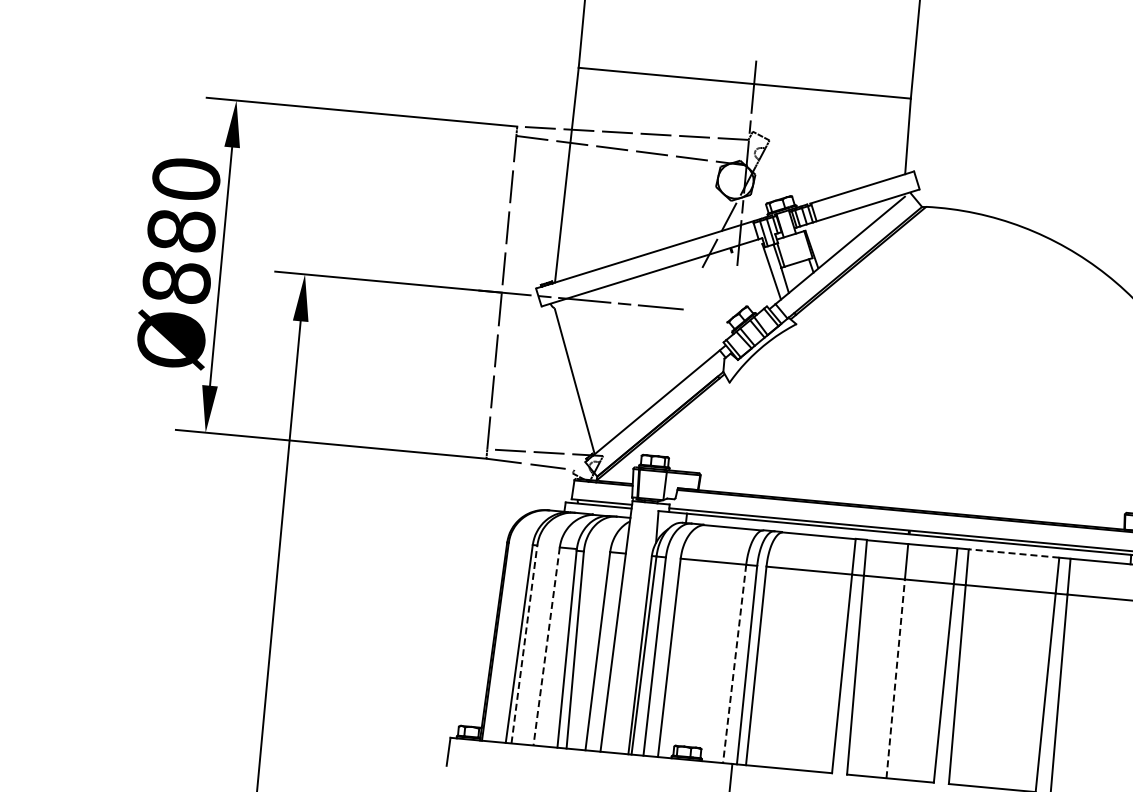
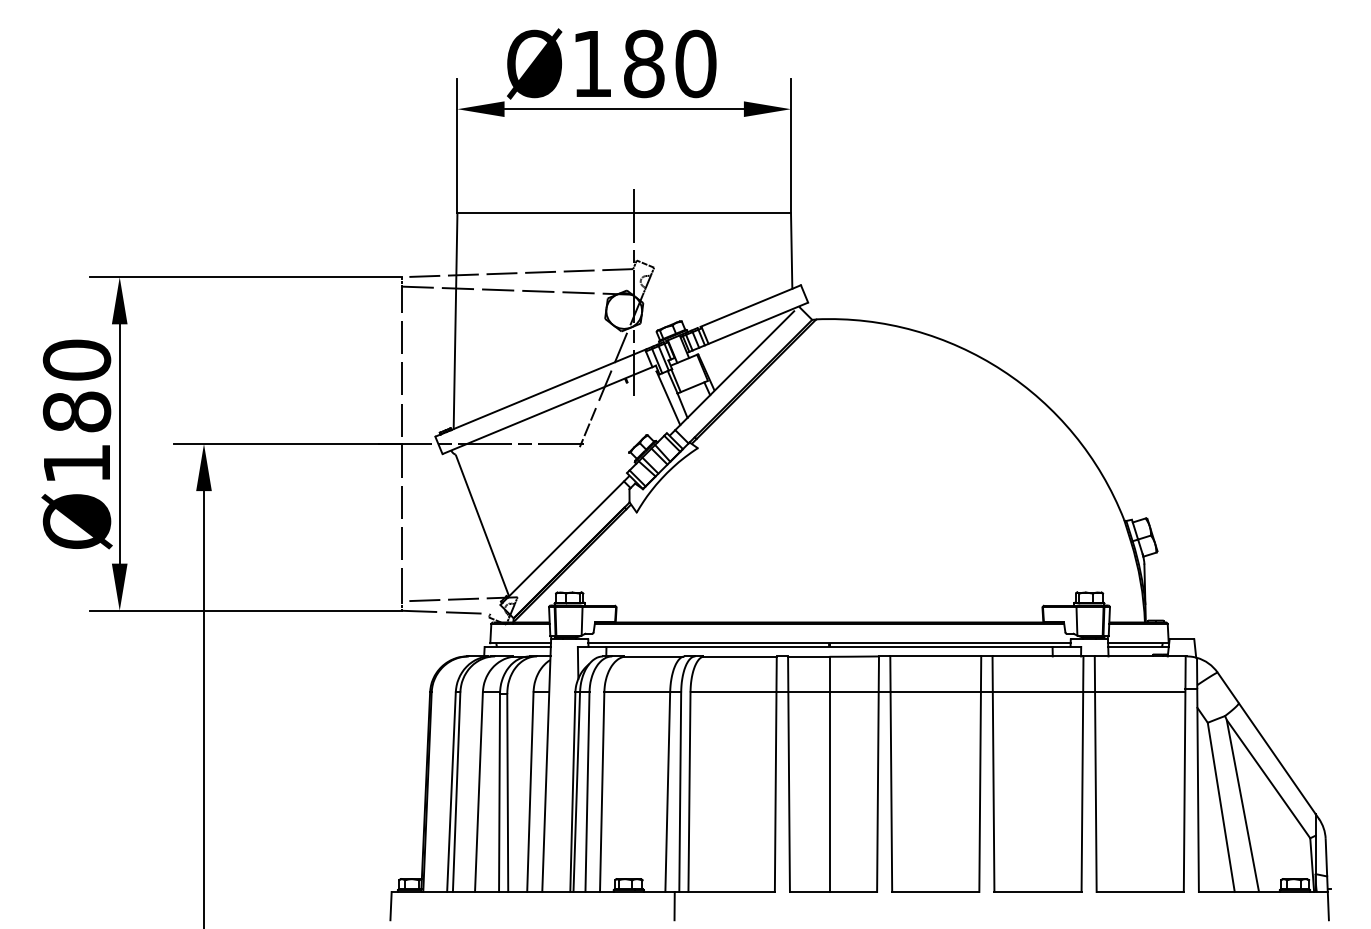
text: (176, 282) -> (76, 463), Ø880 -> Ø180
line: (688, 293) -> (587, 427), added
line: (1013, 553) -> (935, 656), dashed -> solid
line: (524, 644) -> (456, 792), dashed -> solid
line: (546, 646) -> (478, 792), dashed -> solid
line: (734, 664) -> (667, 792), dashed -> solid
line: (895, 679) -> (829, 792), dashed -> solid

